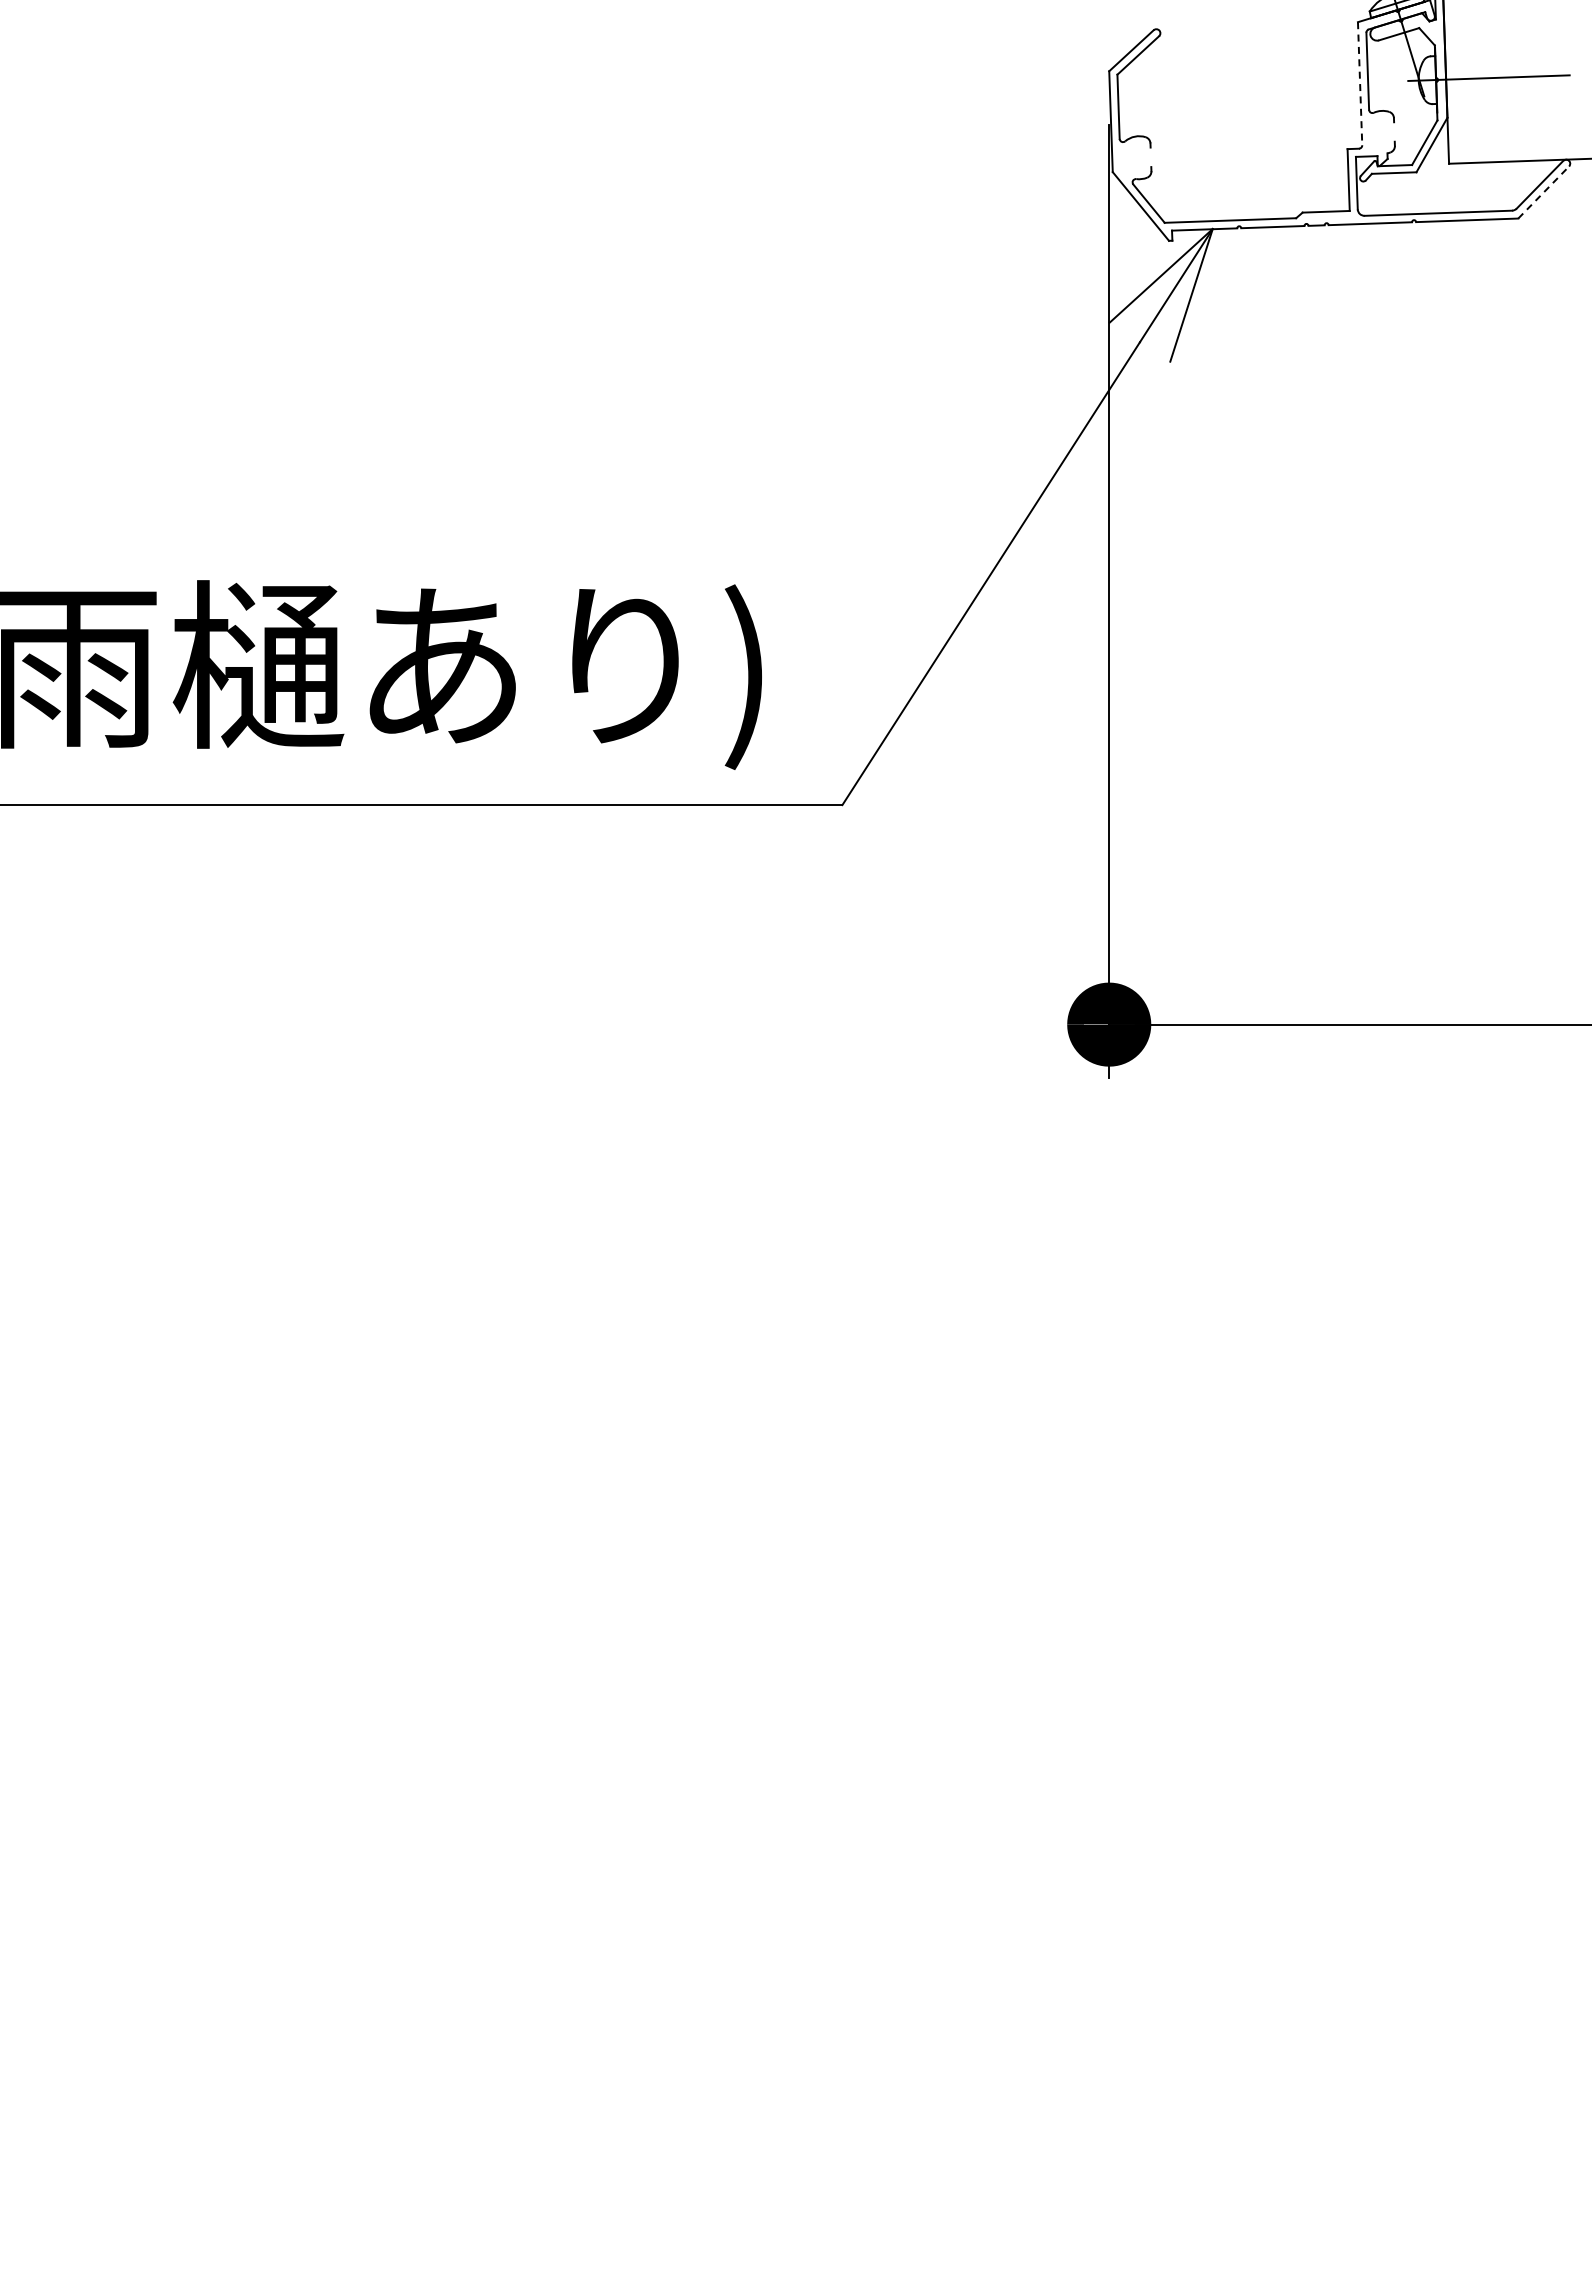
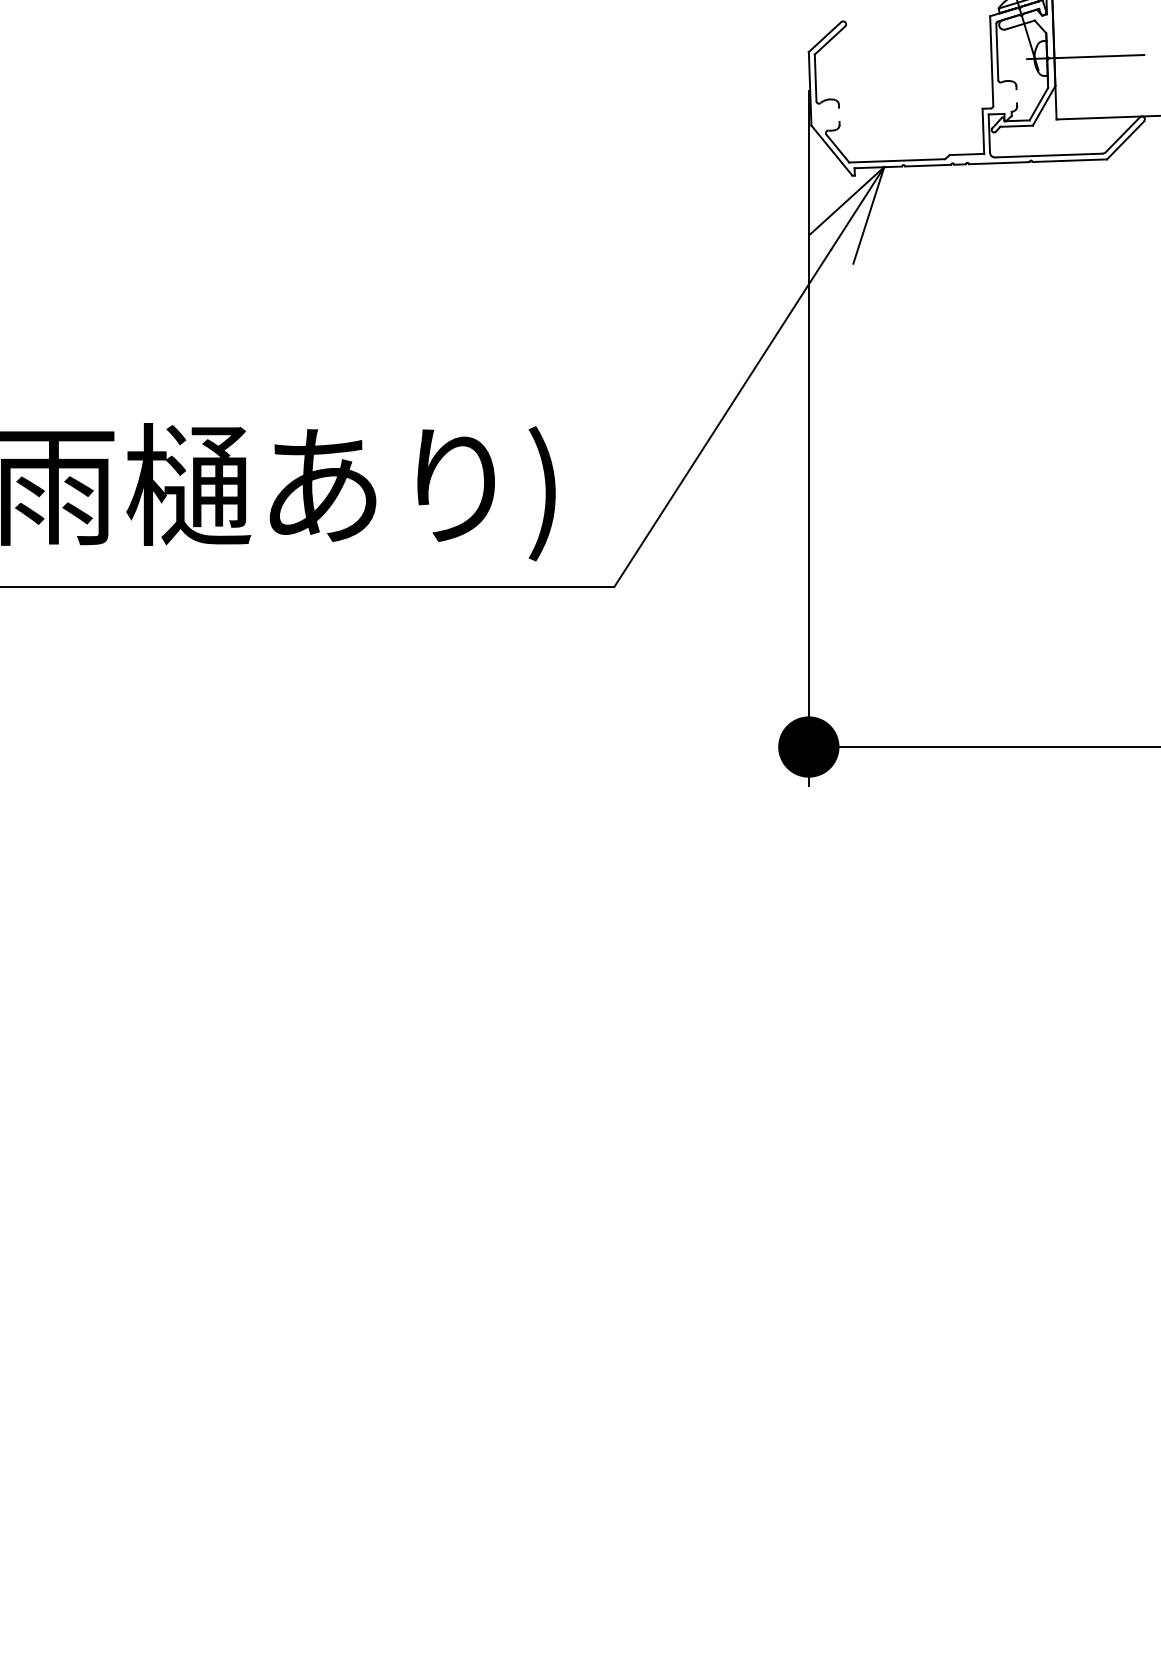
line: (1360, 83) -> (992, 60), dashed -> solid
line: (1544, 192) -> (1126, 140), dashed -> solid

